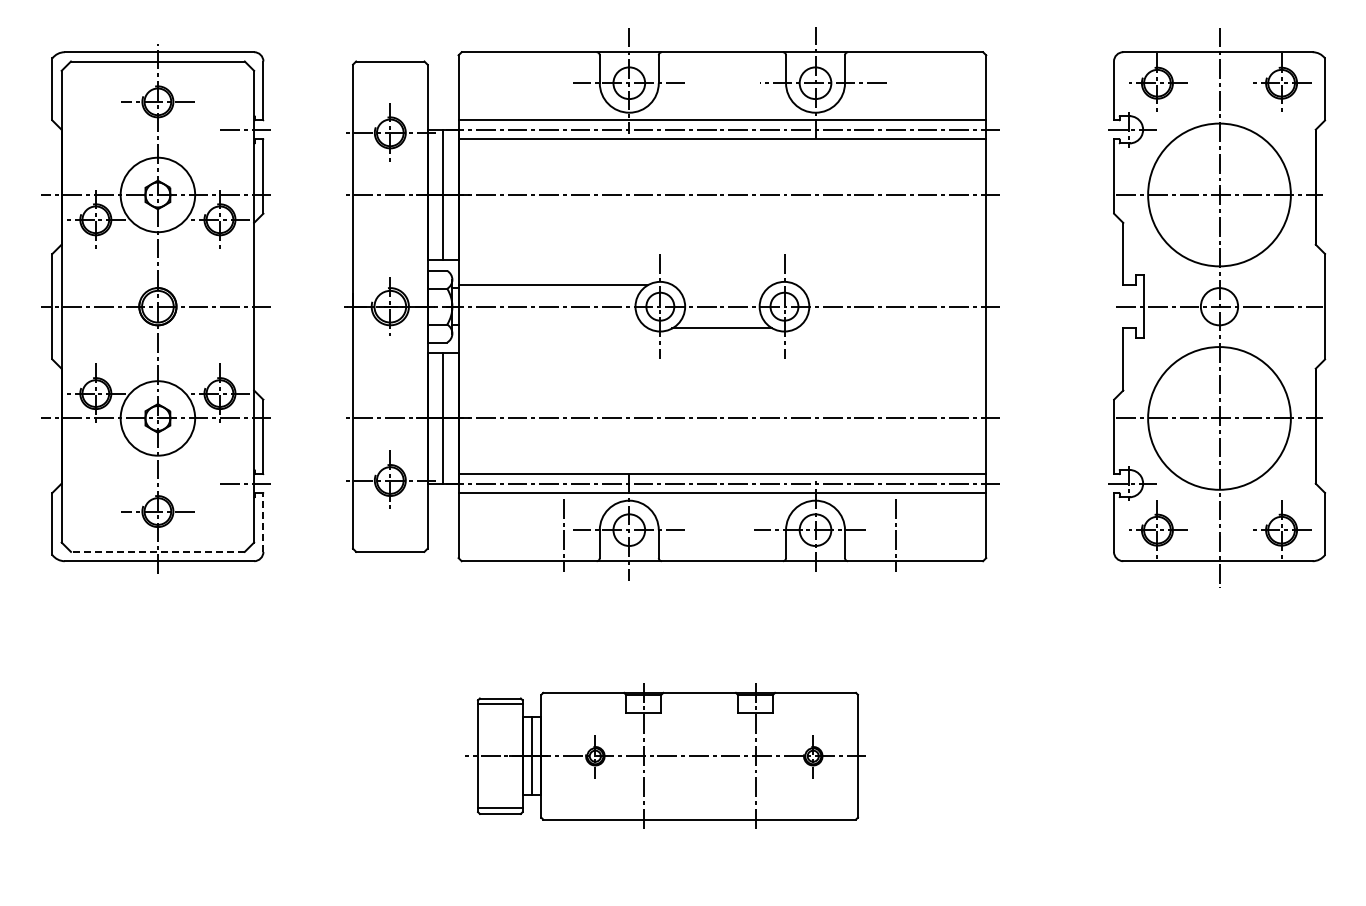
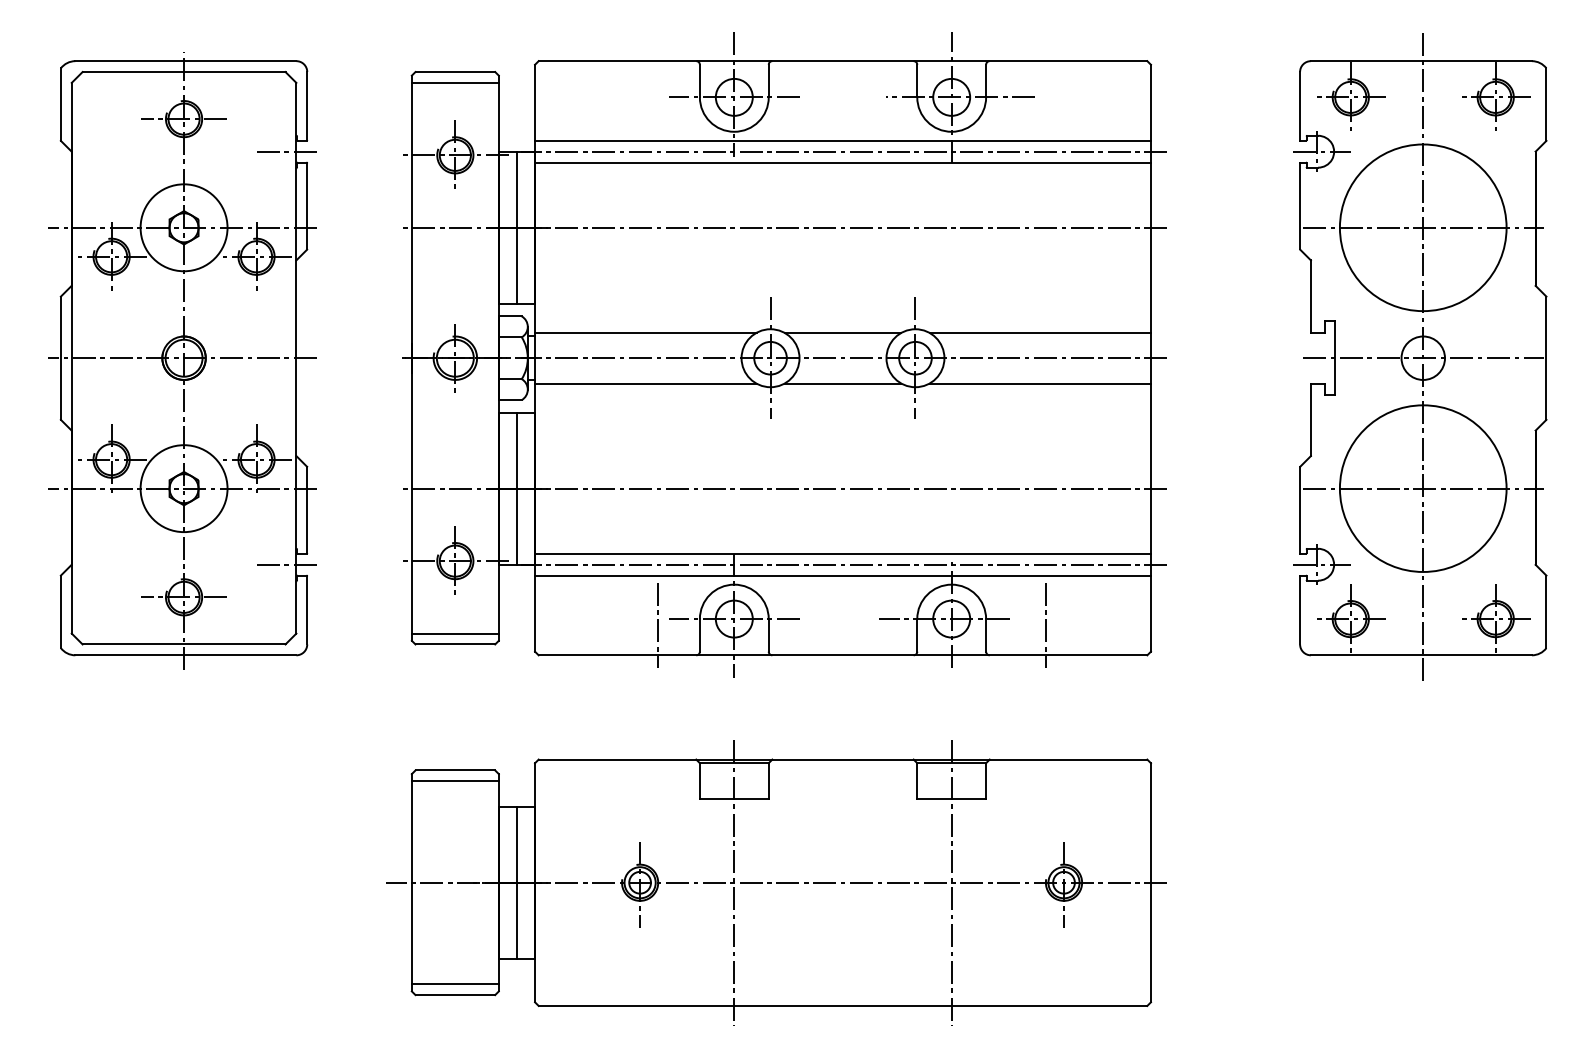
line: (390, 70) -> (455, 82), added
line: (722, 284) -> (843, 332), added
line: (891, 284) -> (1040, 332), added
line: (553, 328) -> (645, 383), added
line: (891, 328) -> (1040, 383), added
line: (263, 522) -> (307, 610), dashed -> solid
line: (390, 542) -> (455, 633), added
line: (157, 551) -> (183, 643), dashed -> solid
part: (665, 756) -> (776, 883), size x1.67

